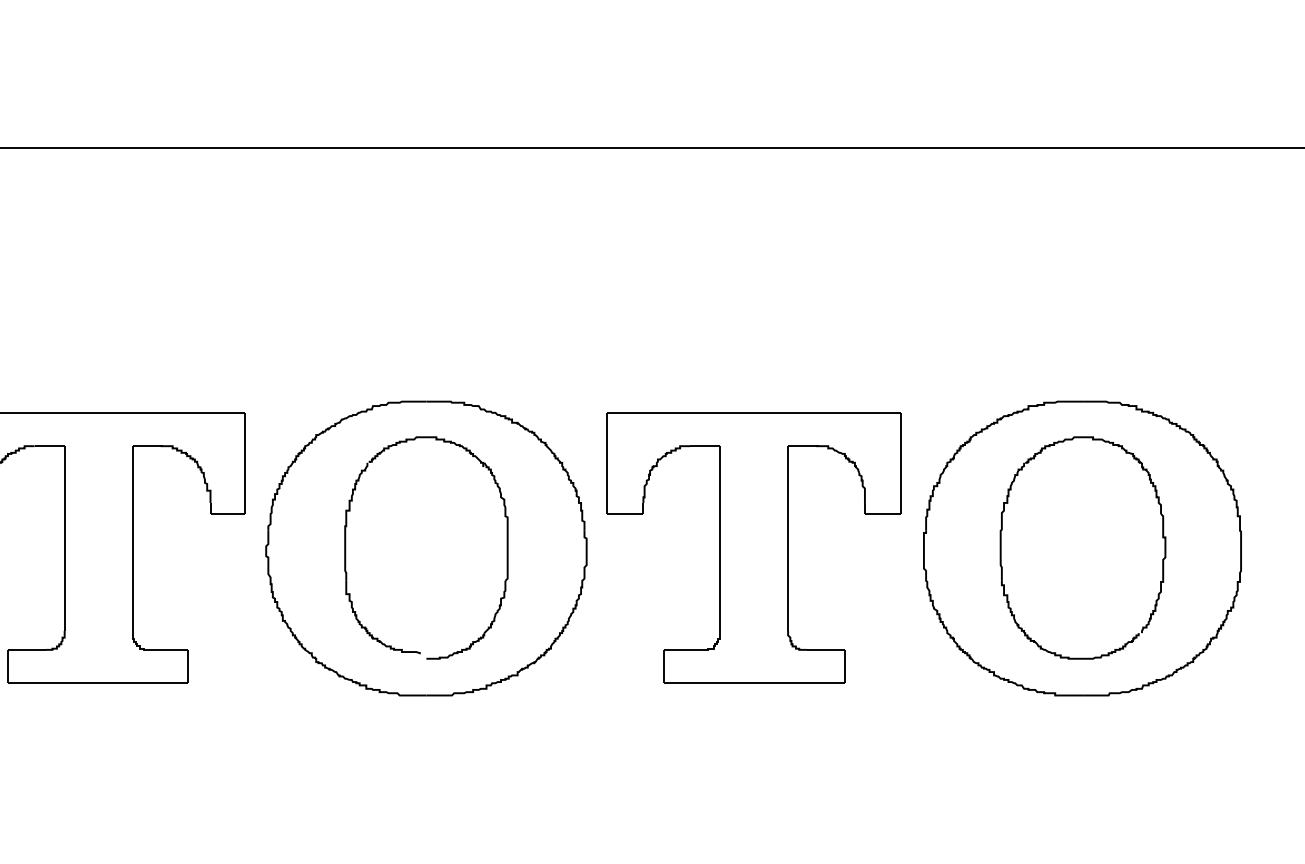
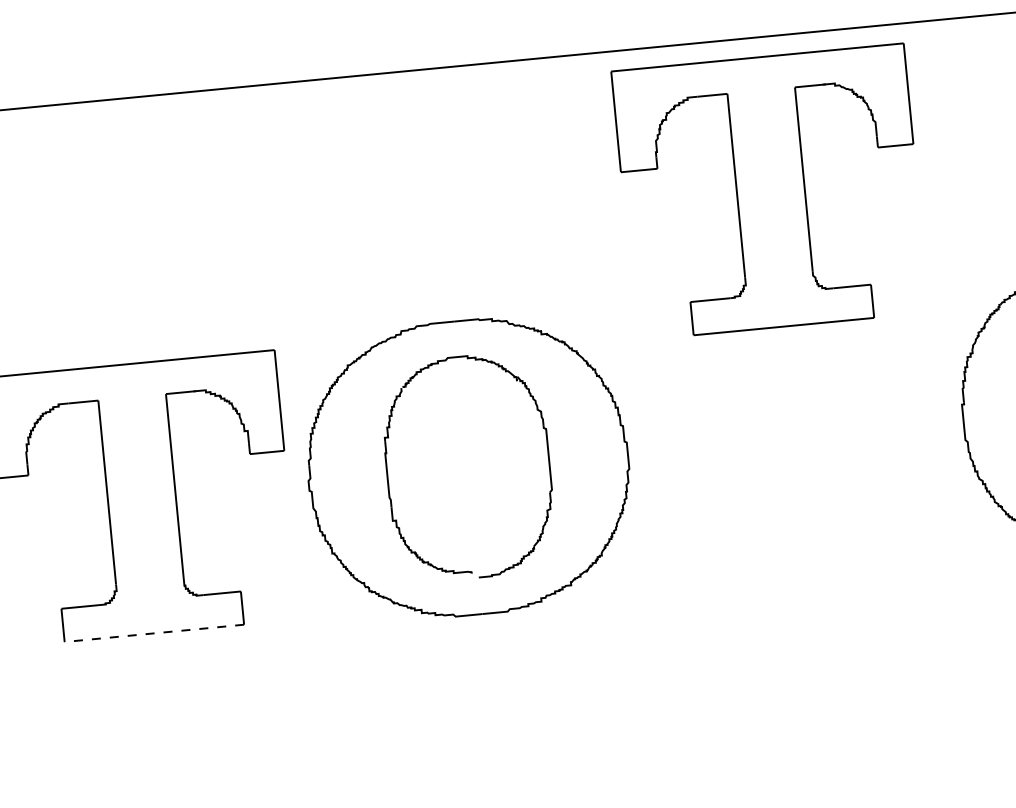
part: (753, 547) -> (770, 191), moved
line: (97, 683) -> (153, 633), solid -> dashed

